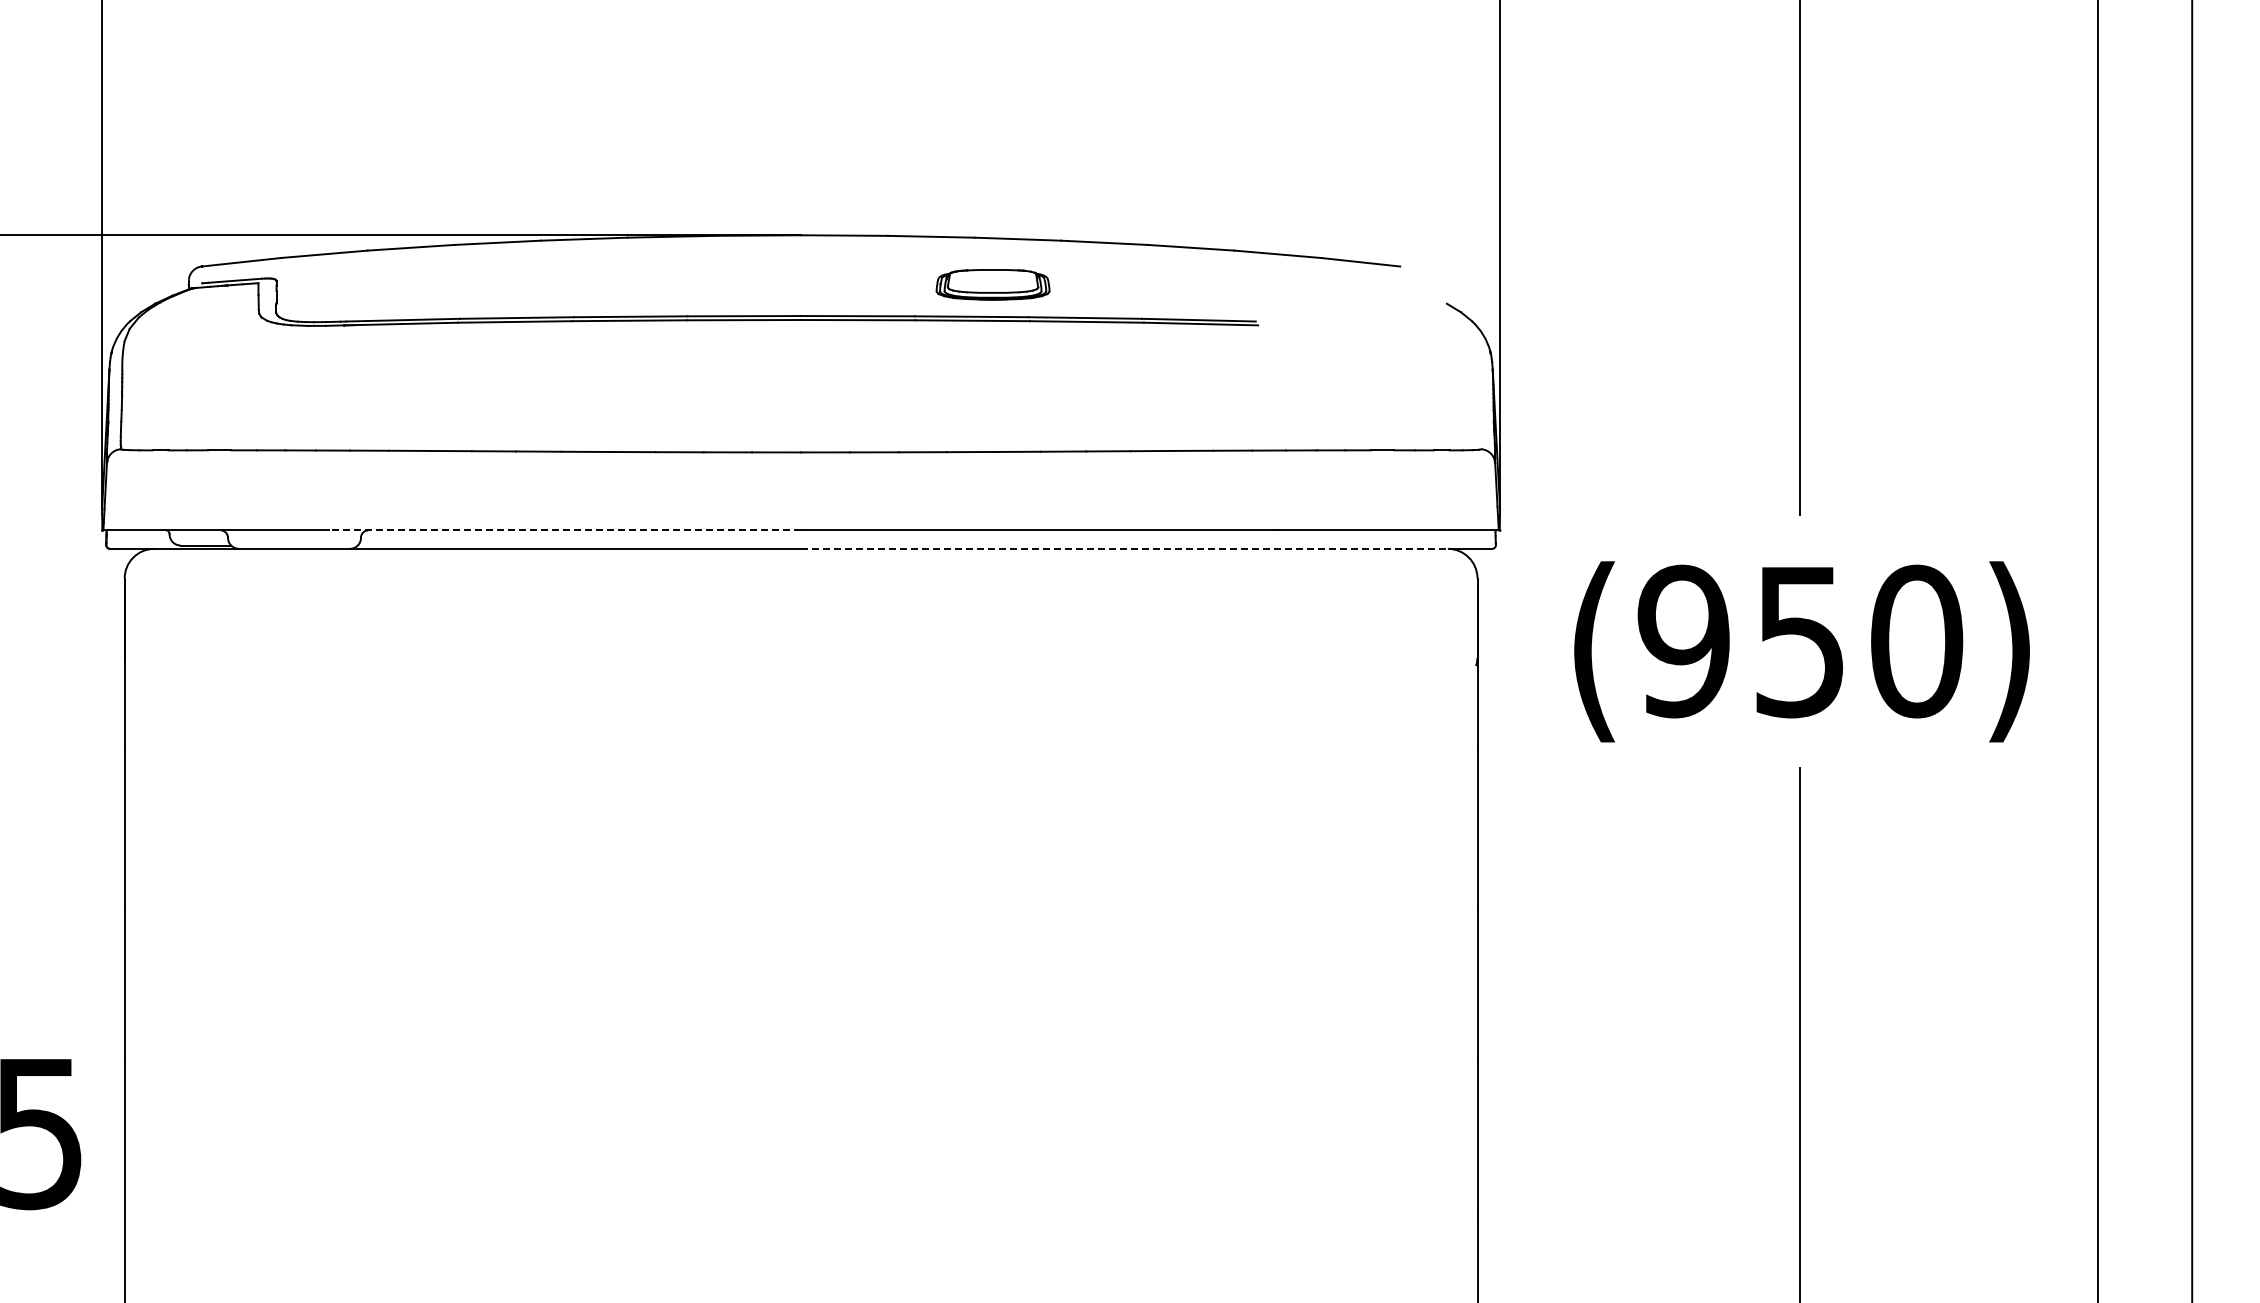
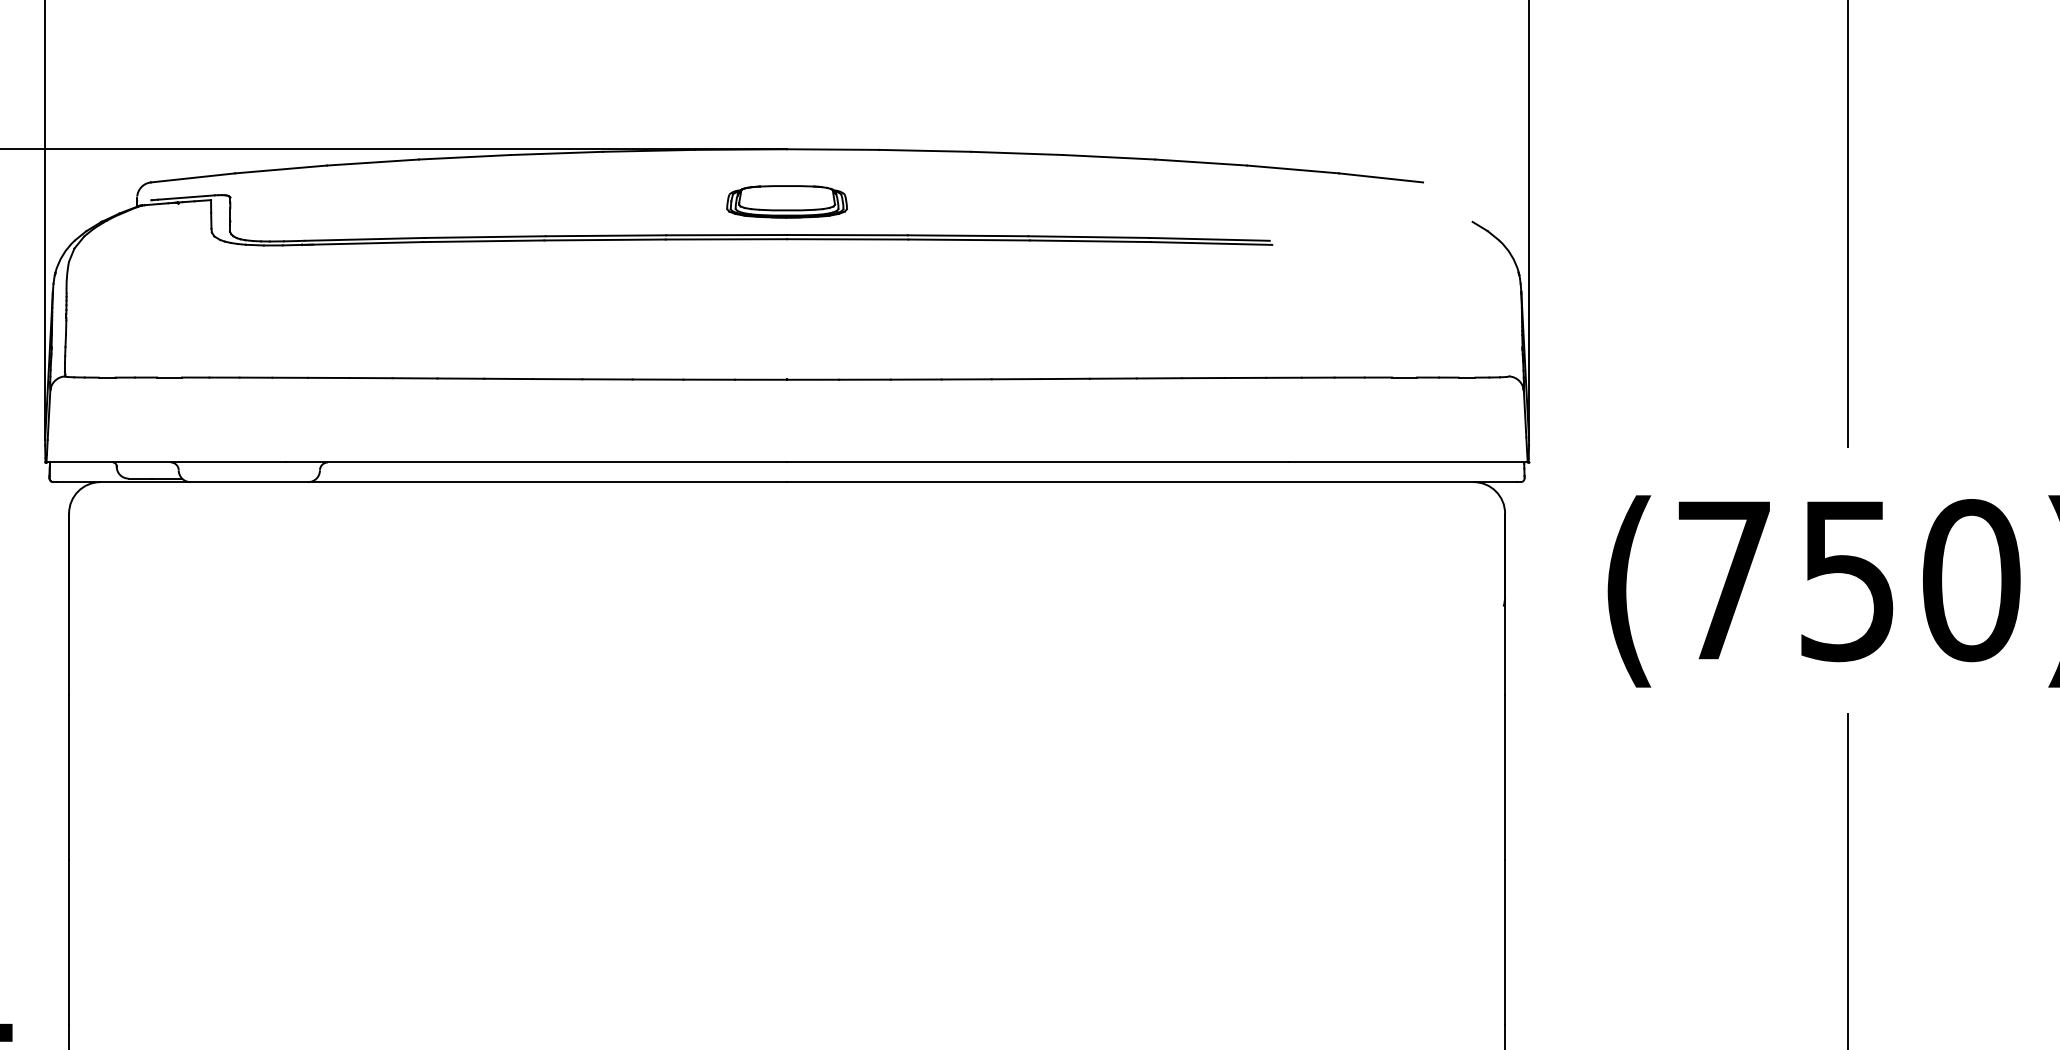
part: (992, 284) -> (786, 201), moved
line: (564, 530) -> (535, 462), dashed -> solid
line: (1124, 548) -> (1130, 481), dashed -> solid
text: (1683, 641) -> (1723, 580), 950 -> 750

